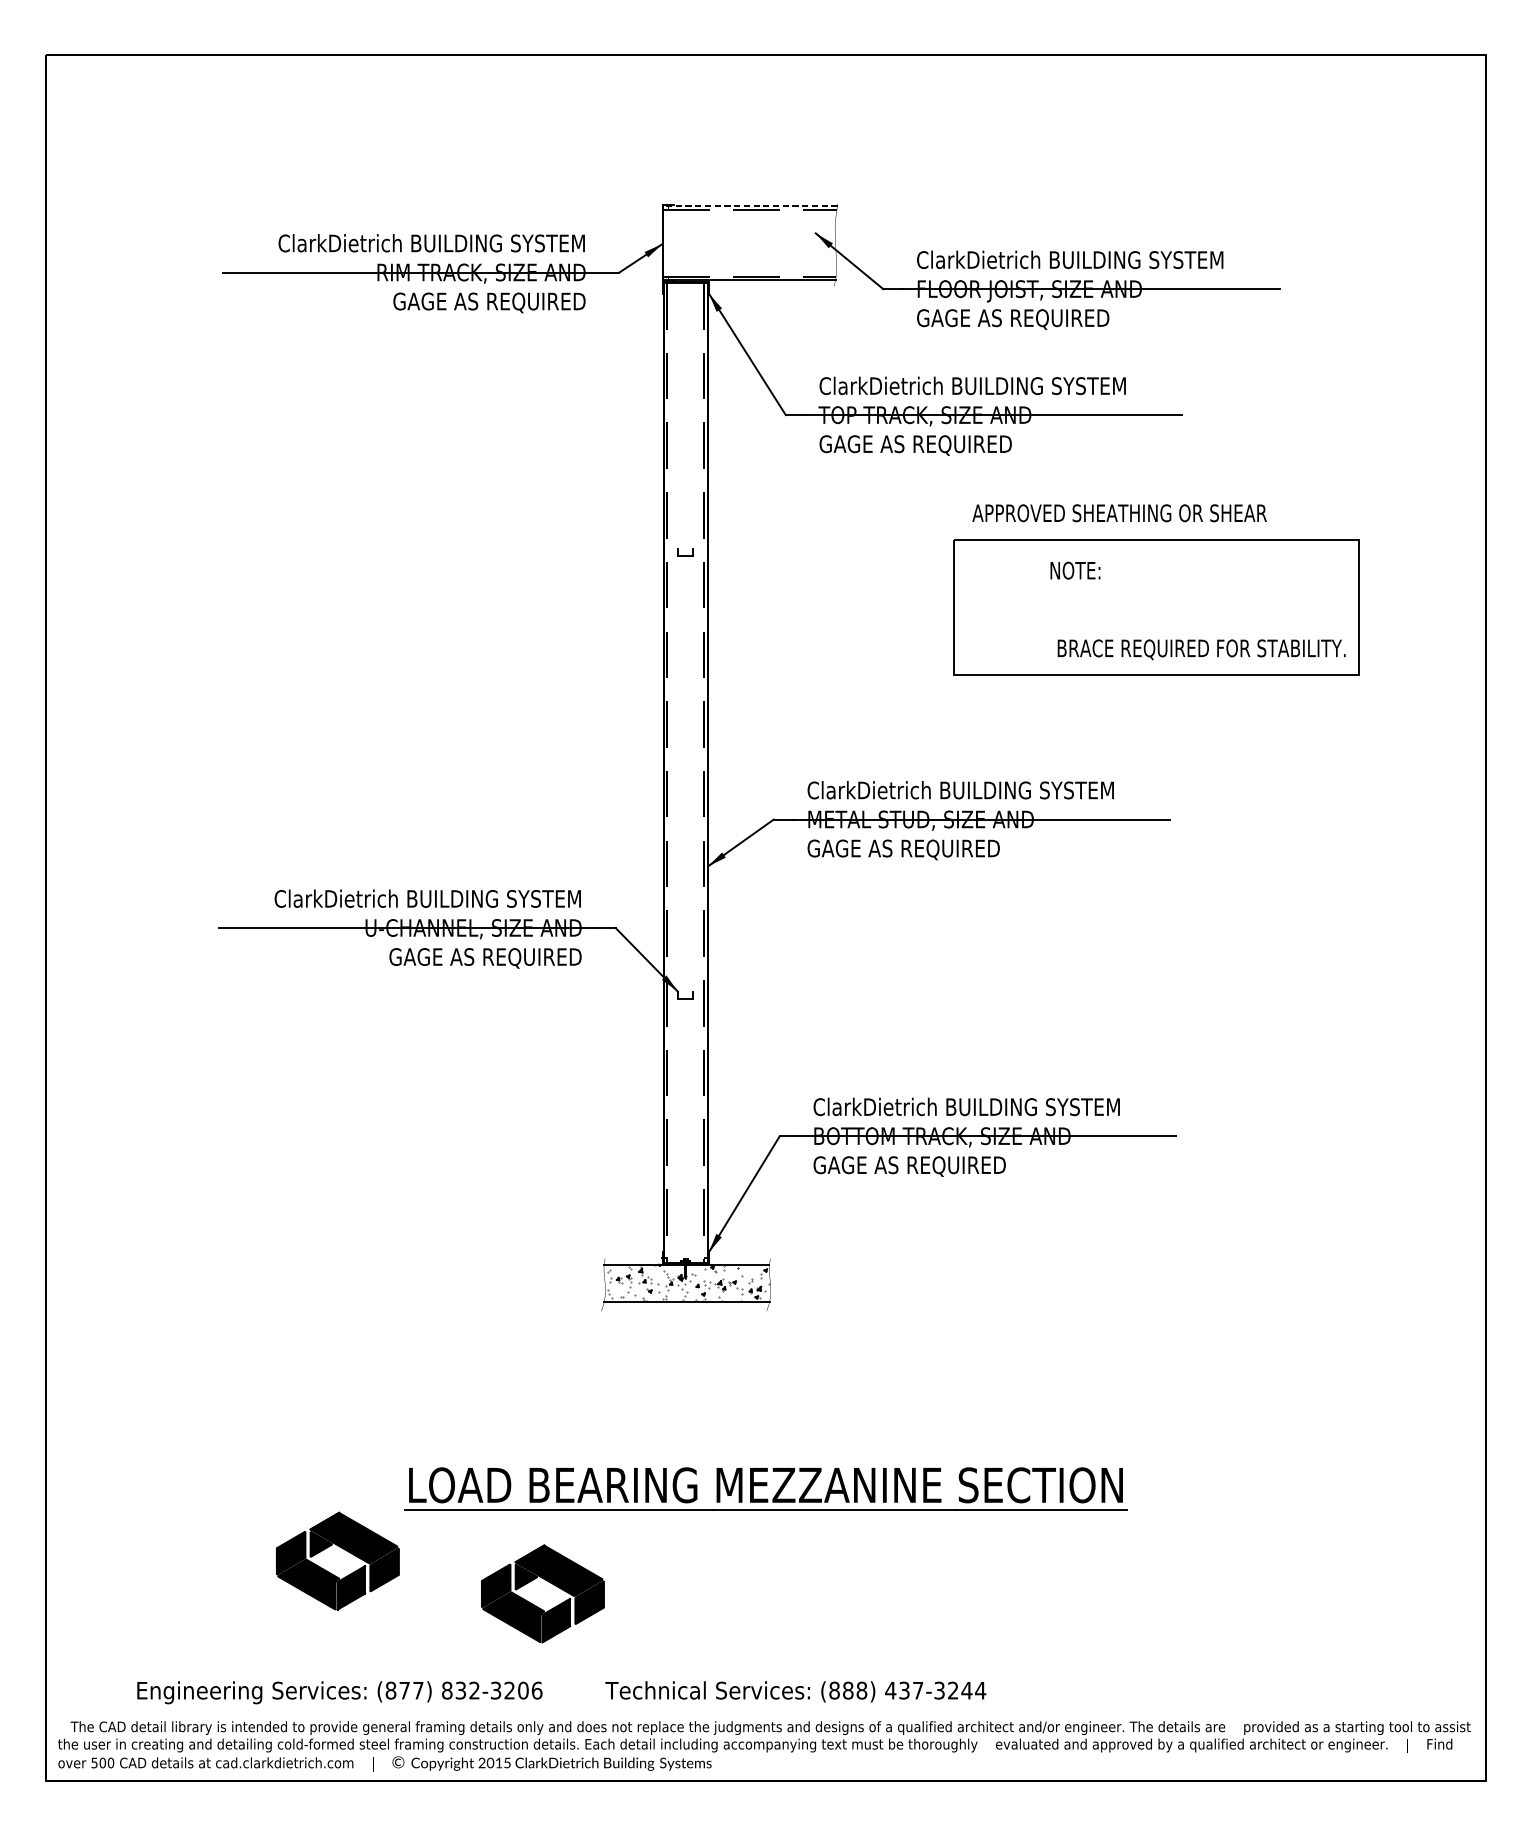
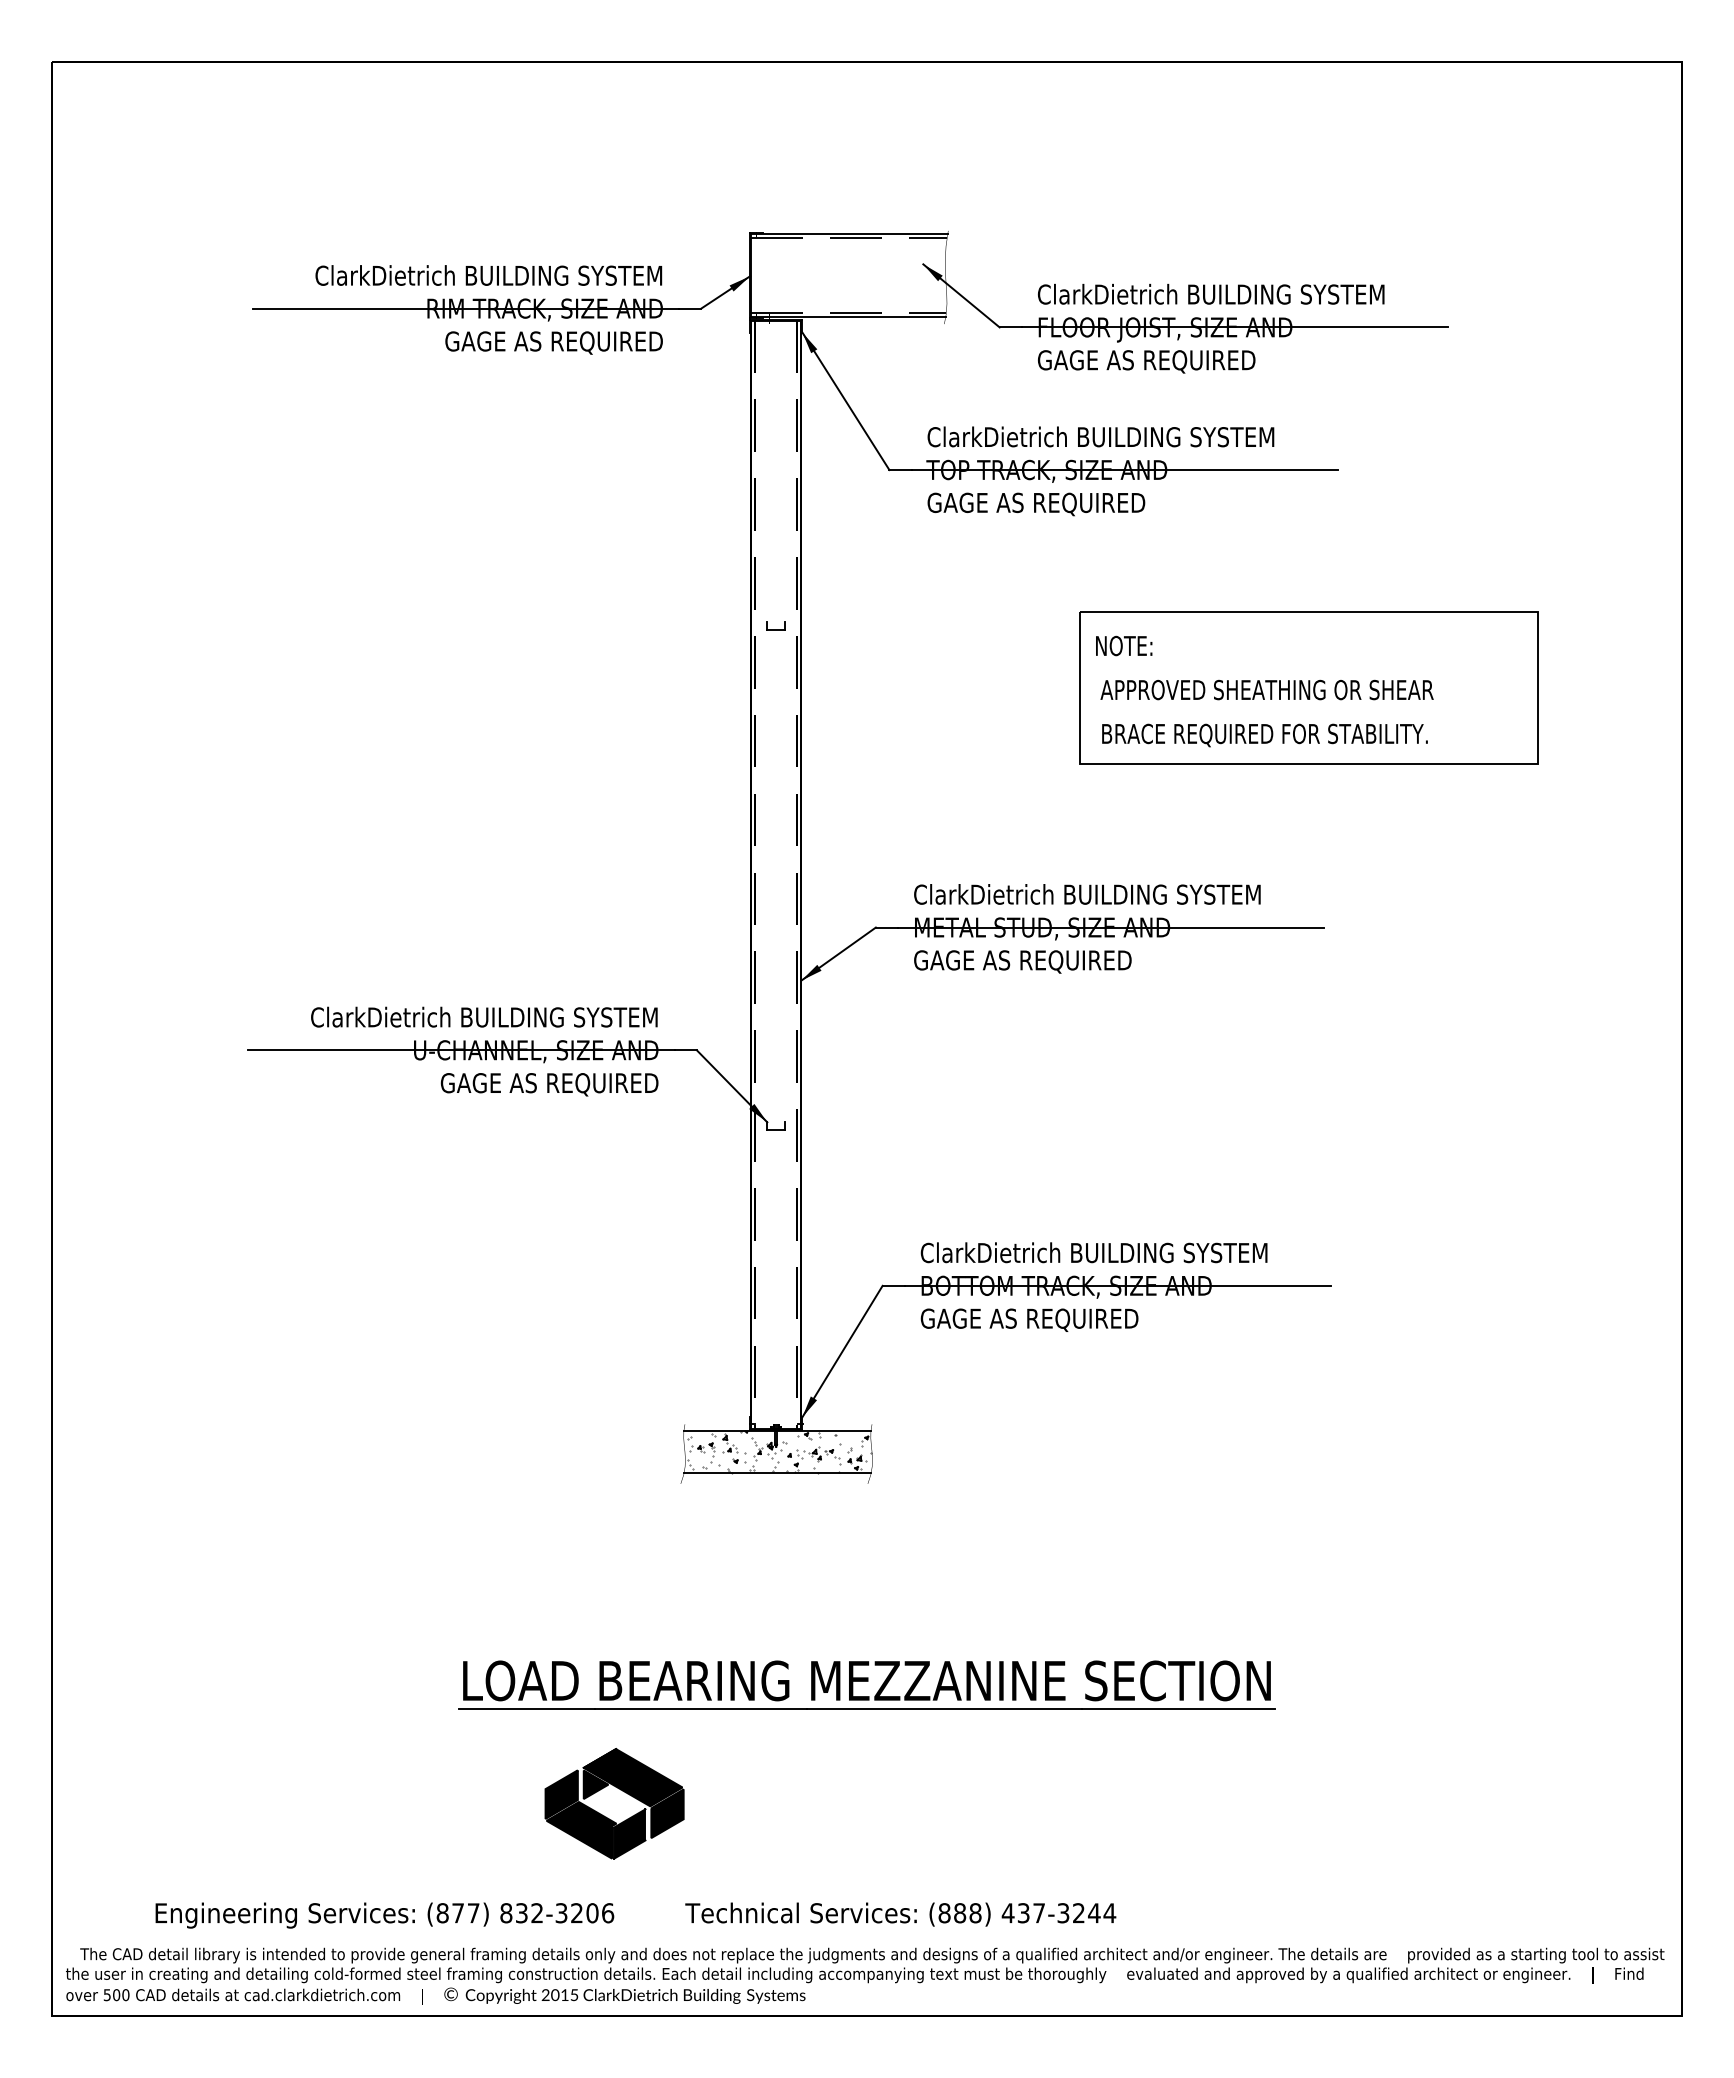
line: (750, 206) -> (849, 233), dashed -> solid
text: (1119, 512) -> (1266, 689), moved
text: (1075, 570) -> (1124, 645), moved
text: (1201, 649) -> (1264, 735), moved
part: (343, 1549) -> (388, 1753), removed

